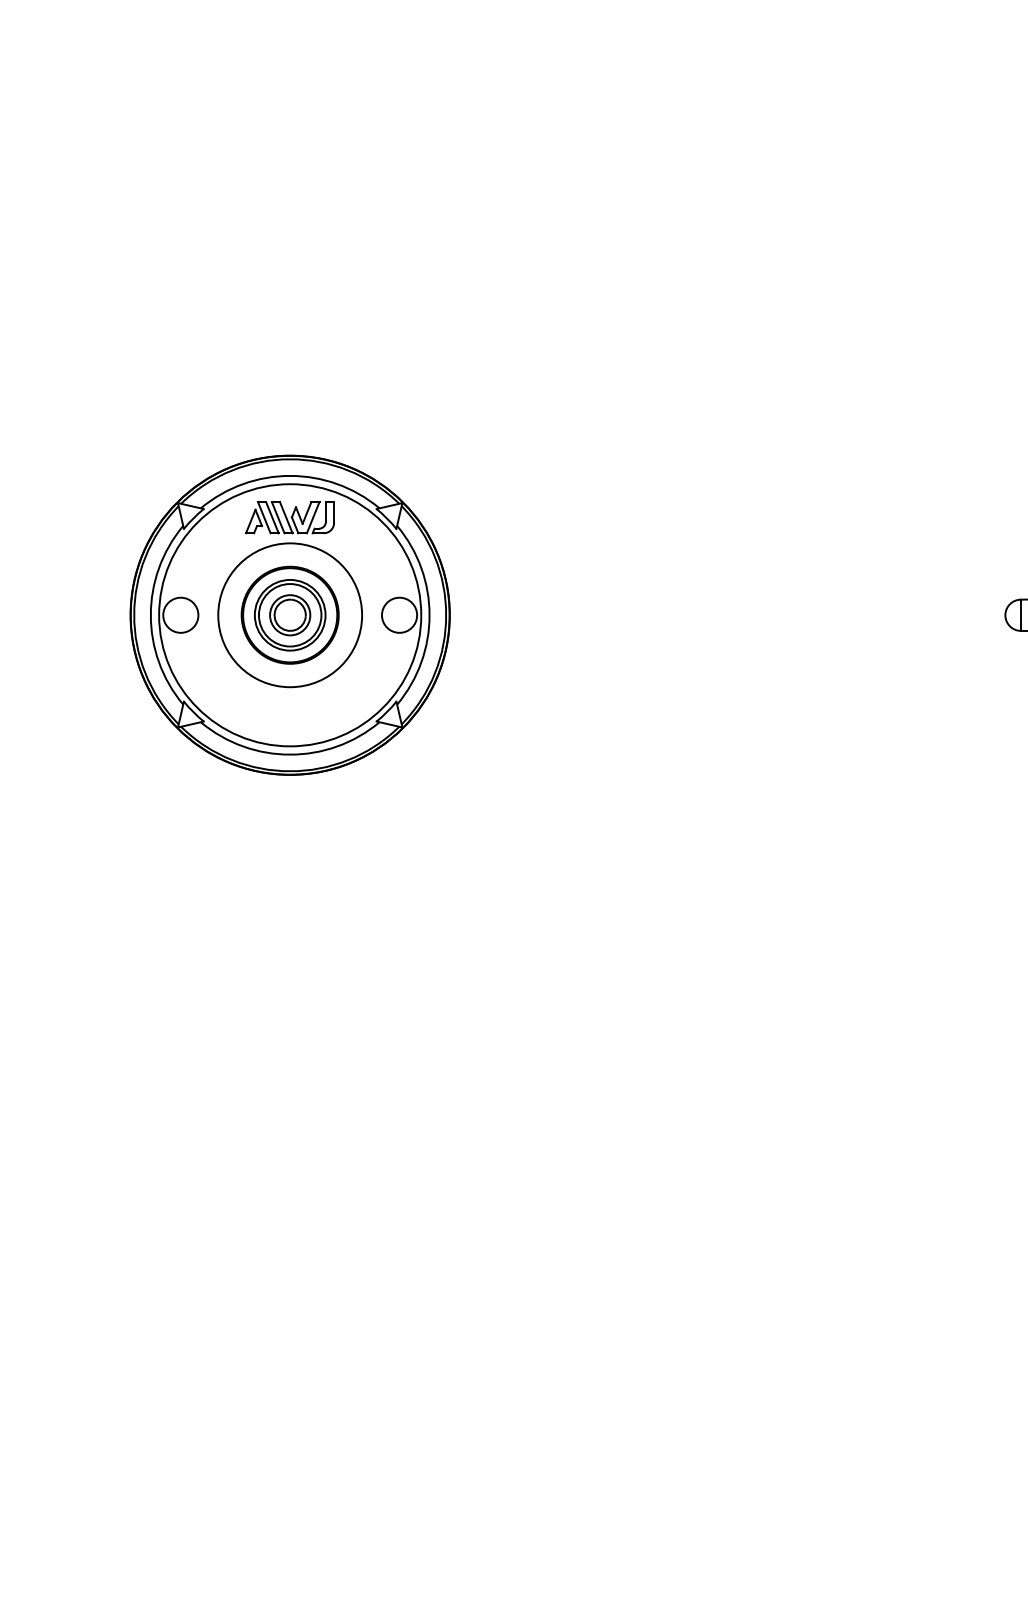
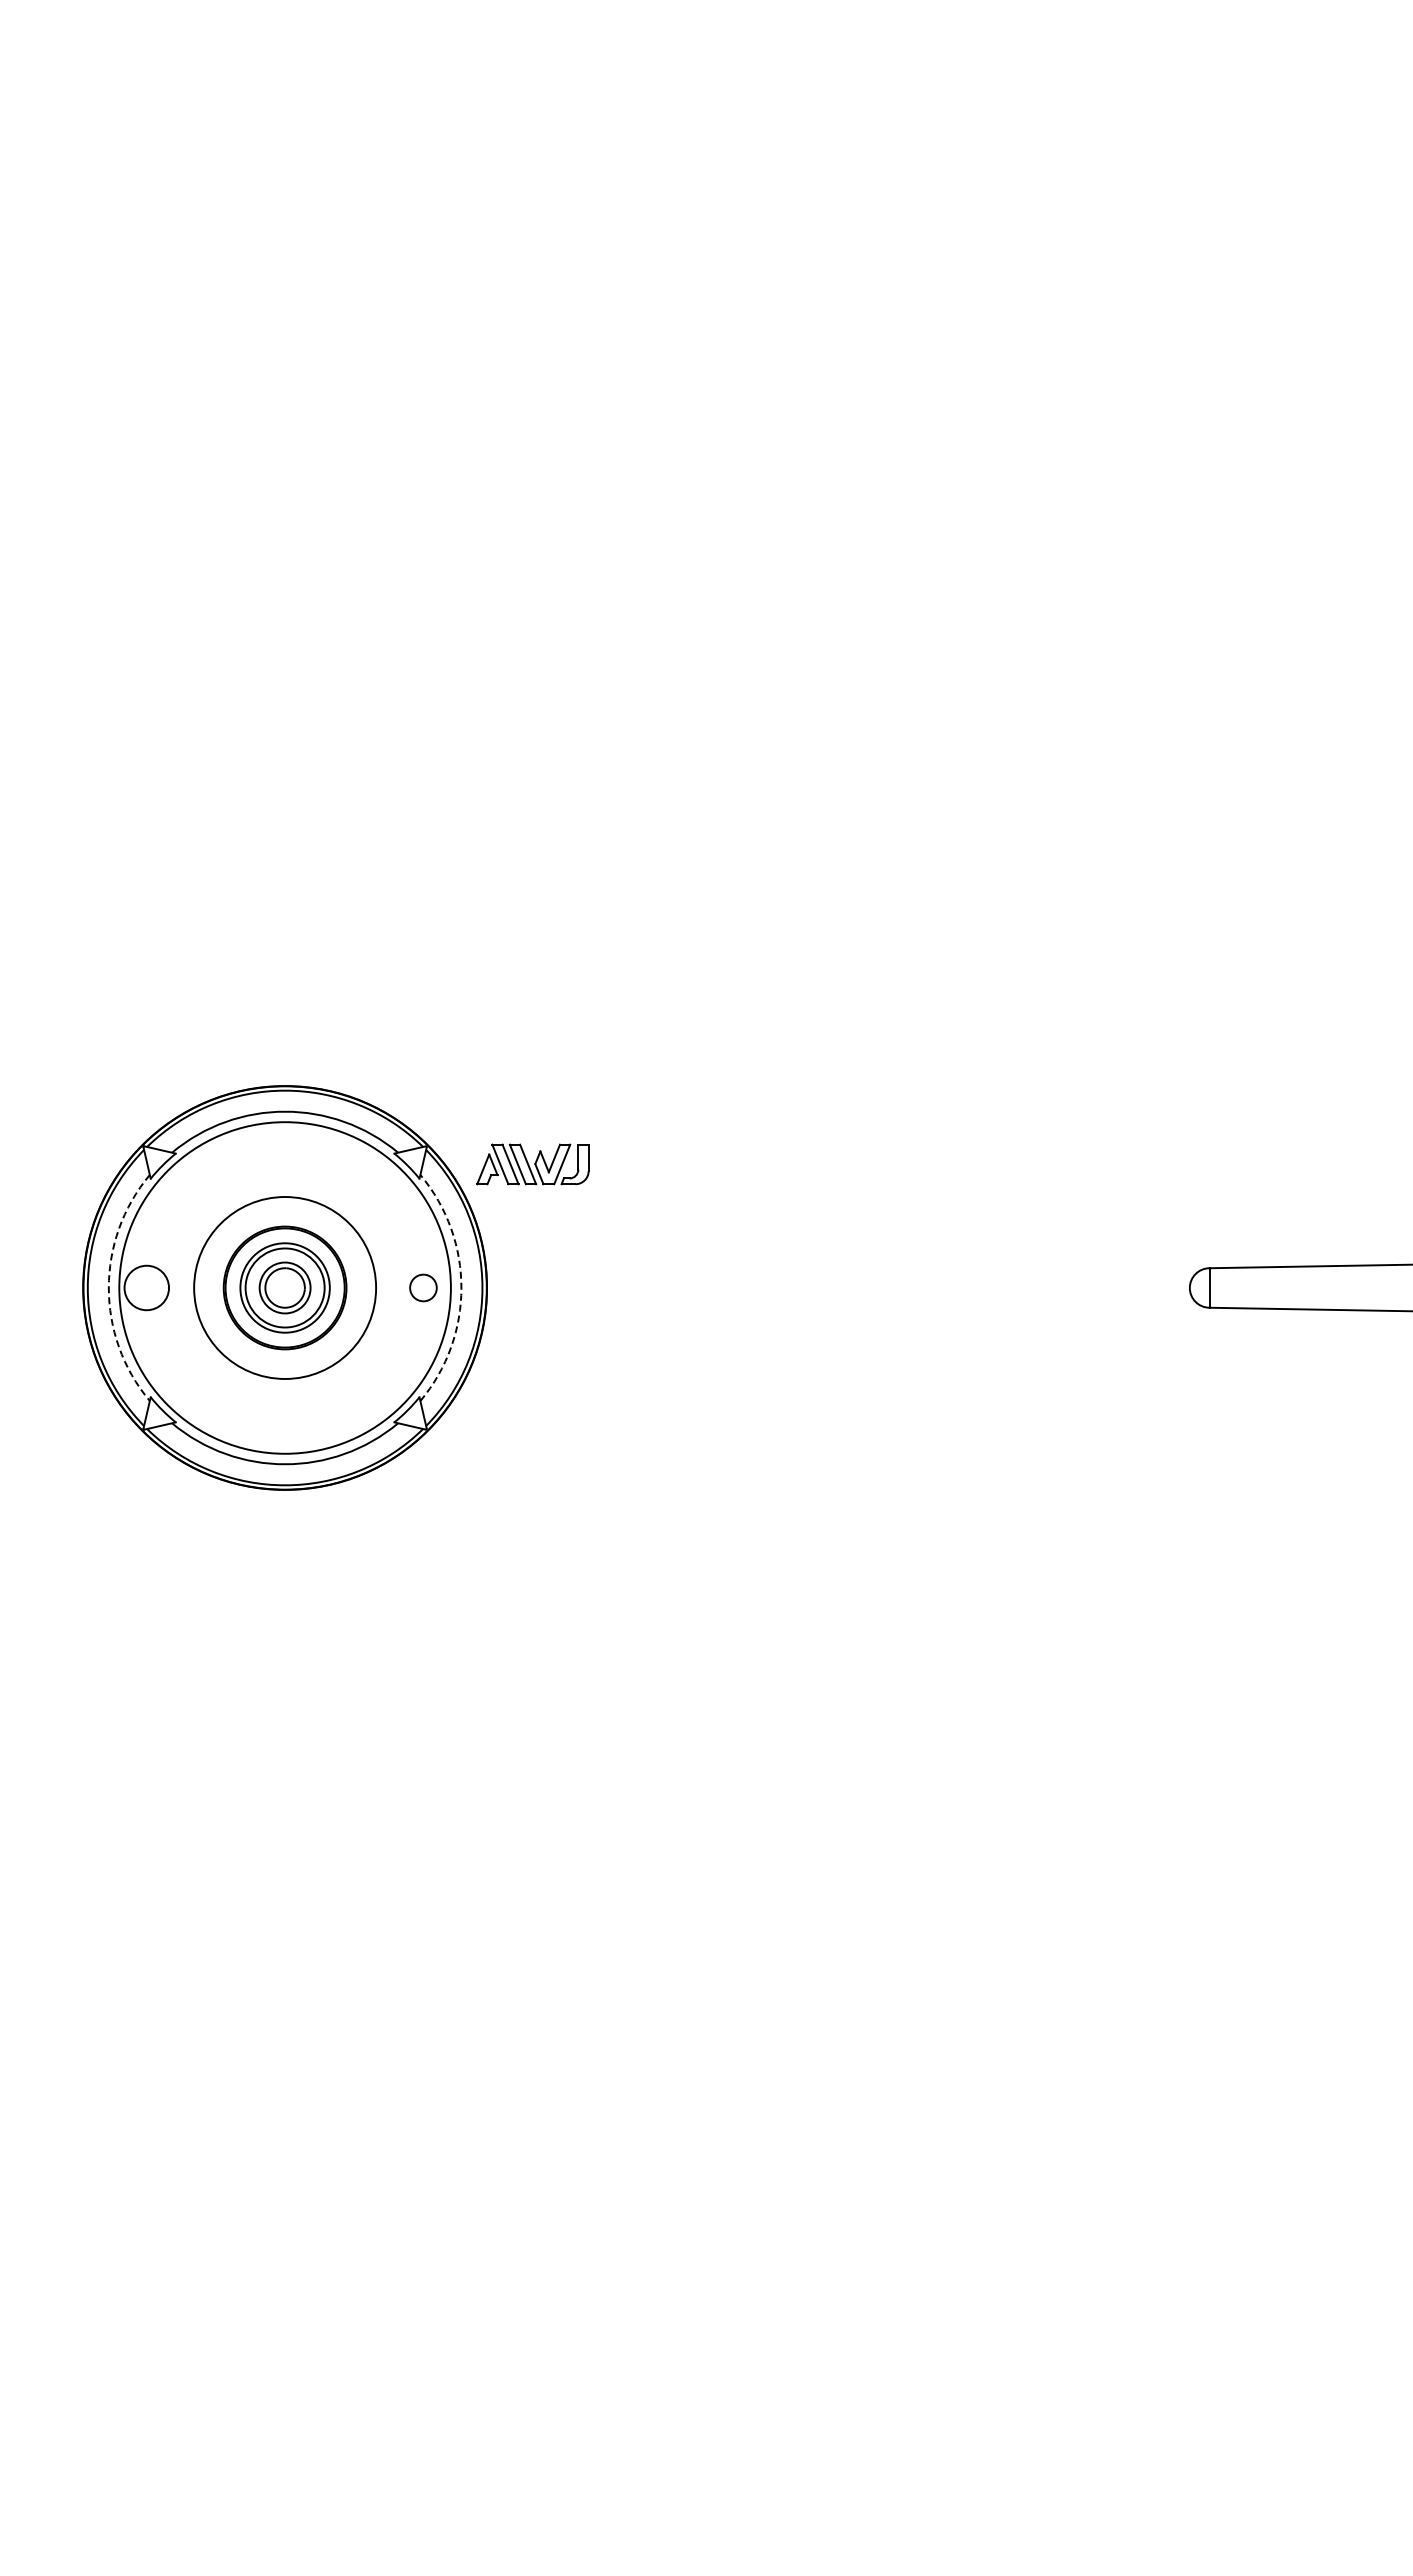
part: (289, 517) -> (532, 1164), moved
arc: (150, 614) -> (108, 1287), solid -> dashed
circle: (399, 614) -> (423, 1287), size x0.6
arc: (429, 614) -> (461, 1287), solid -> dashed

